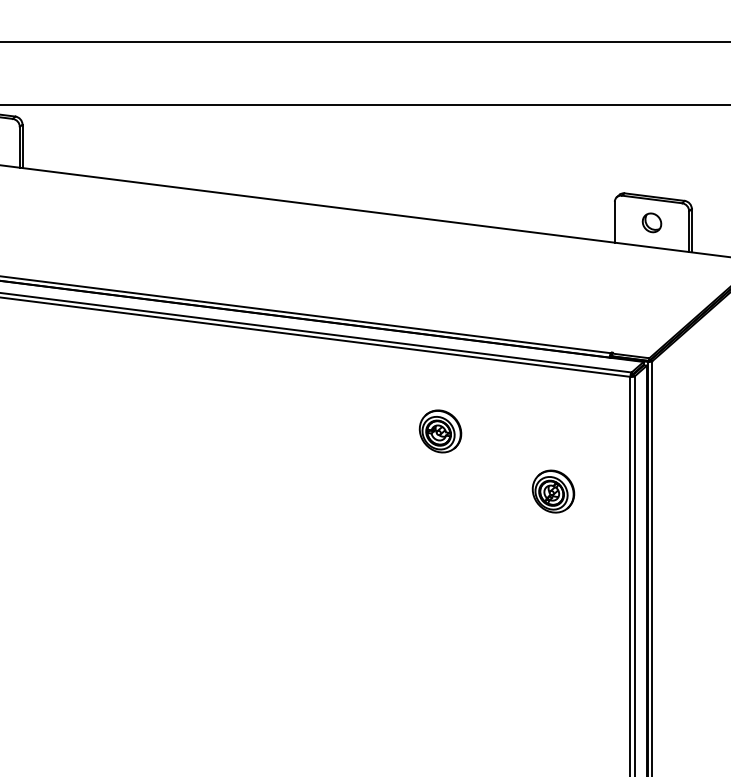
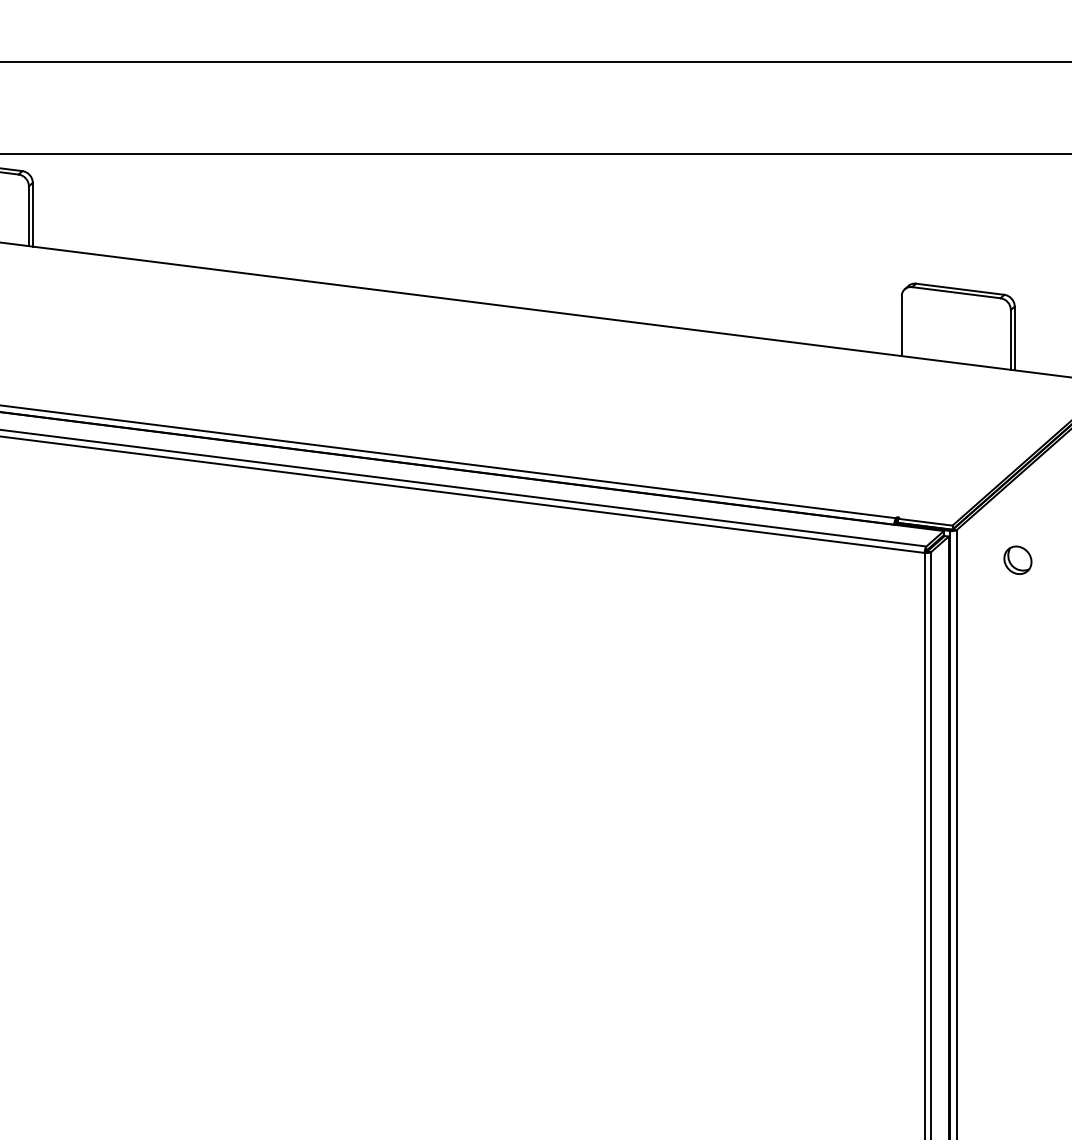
part: (651, 222) -> (1017, 559), moved
part: (440, 431) -> (646, 633), removed
part: (553, 491) -> (811, 721), removed

